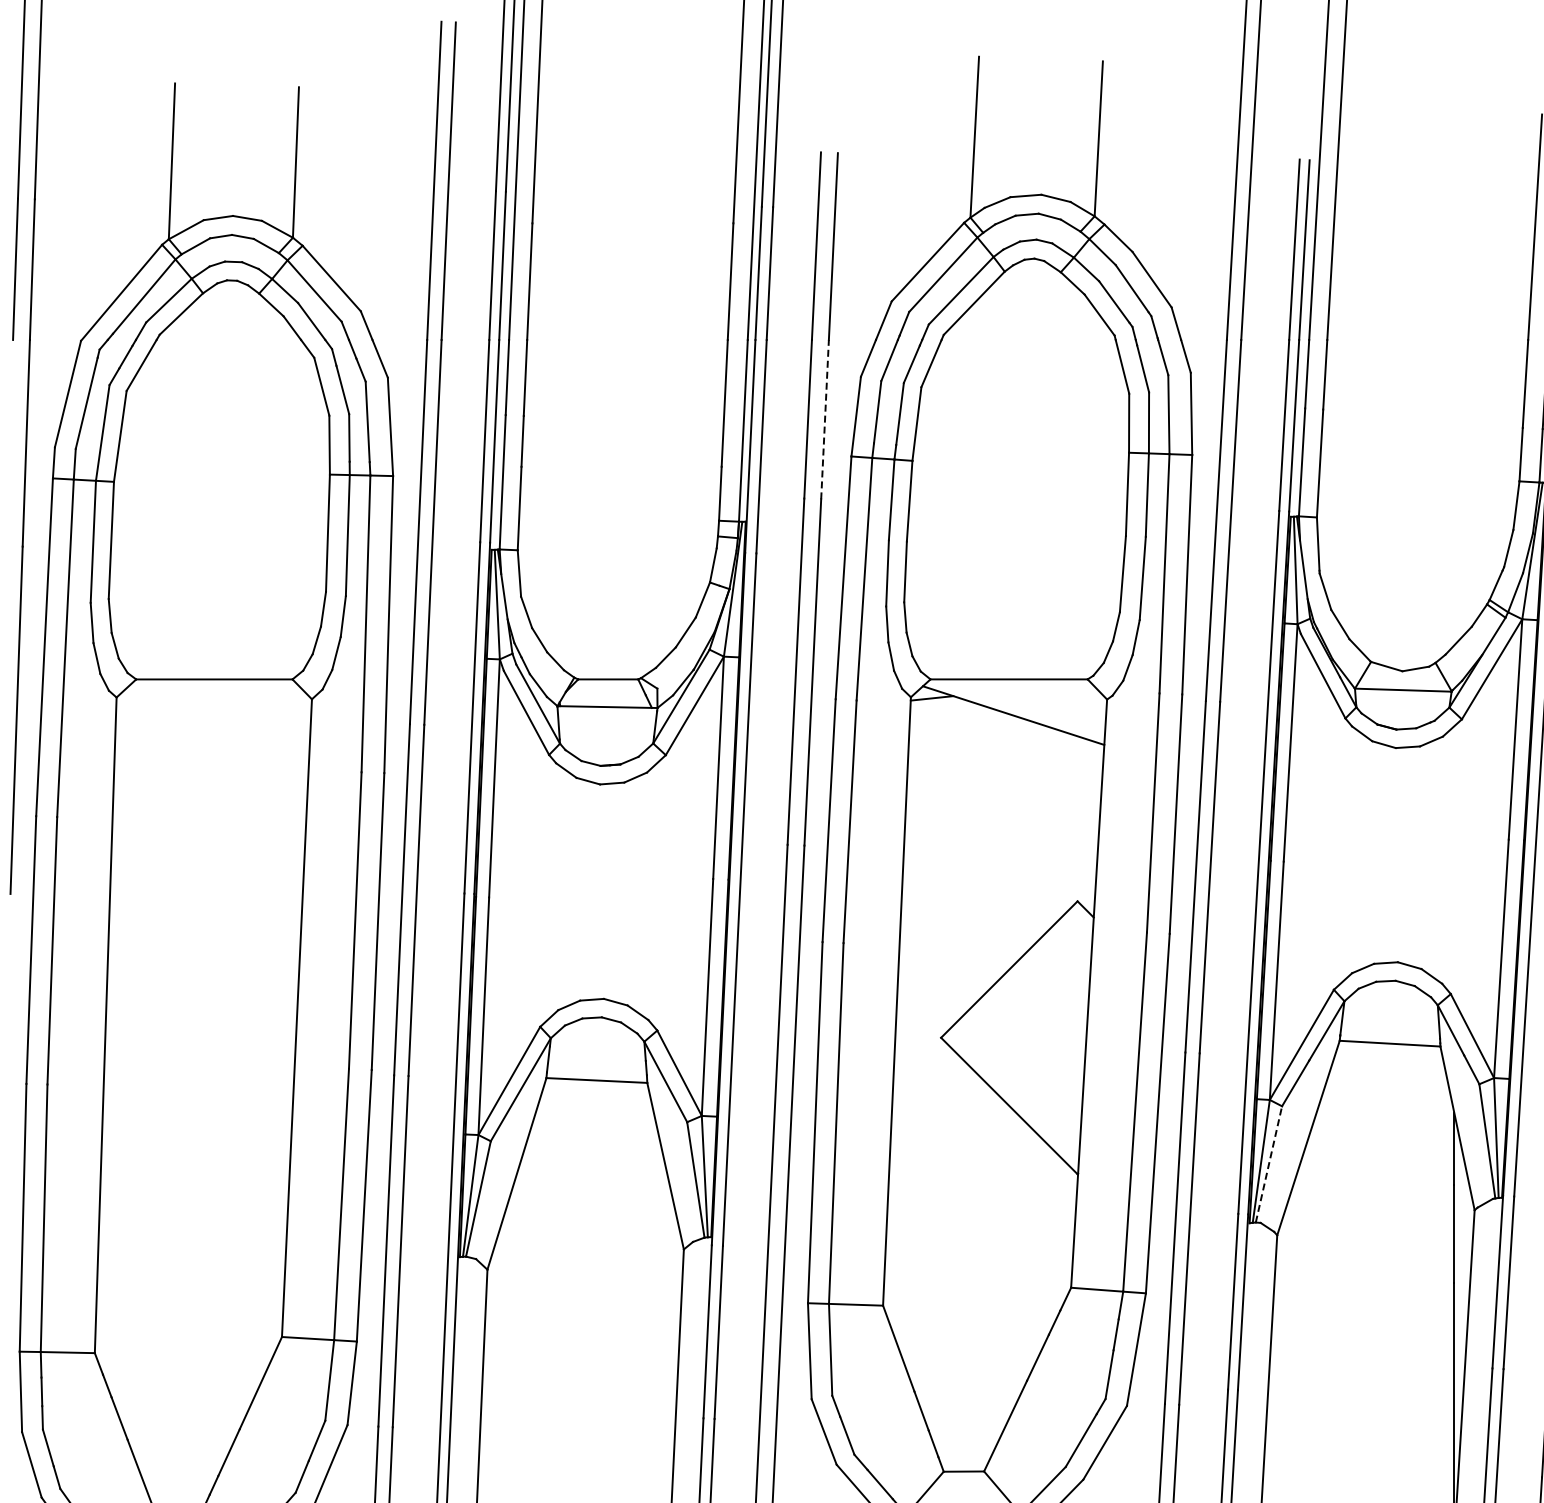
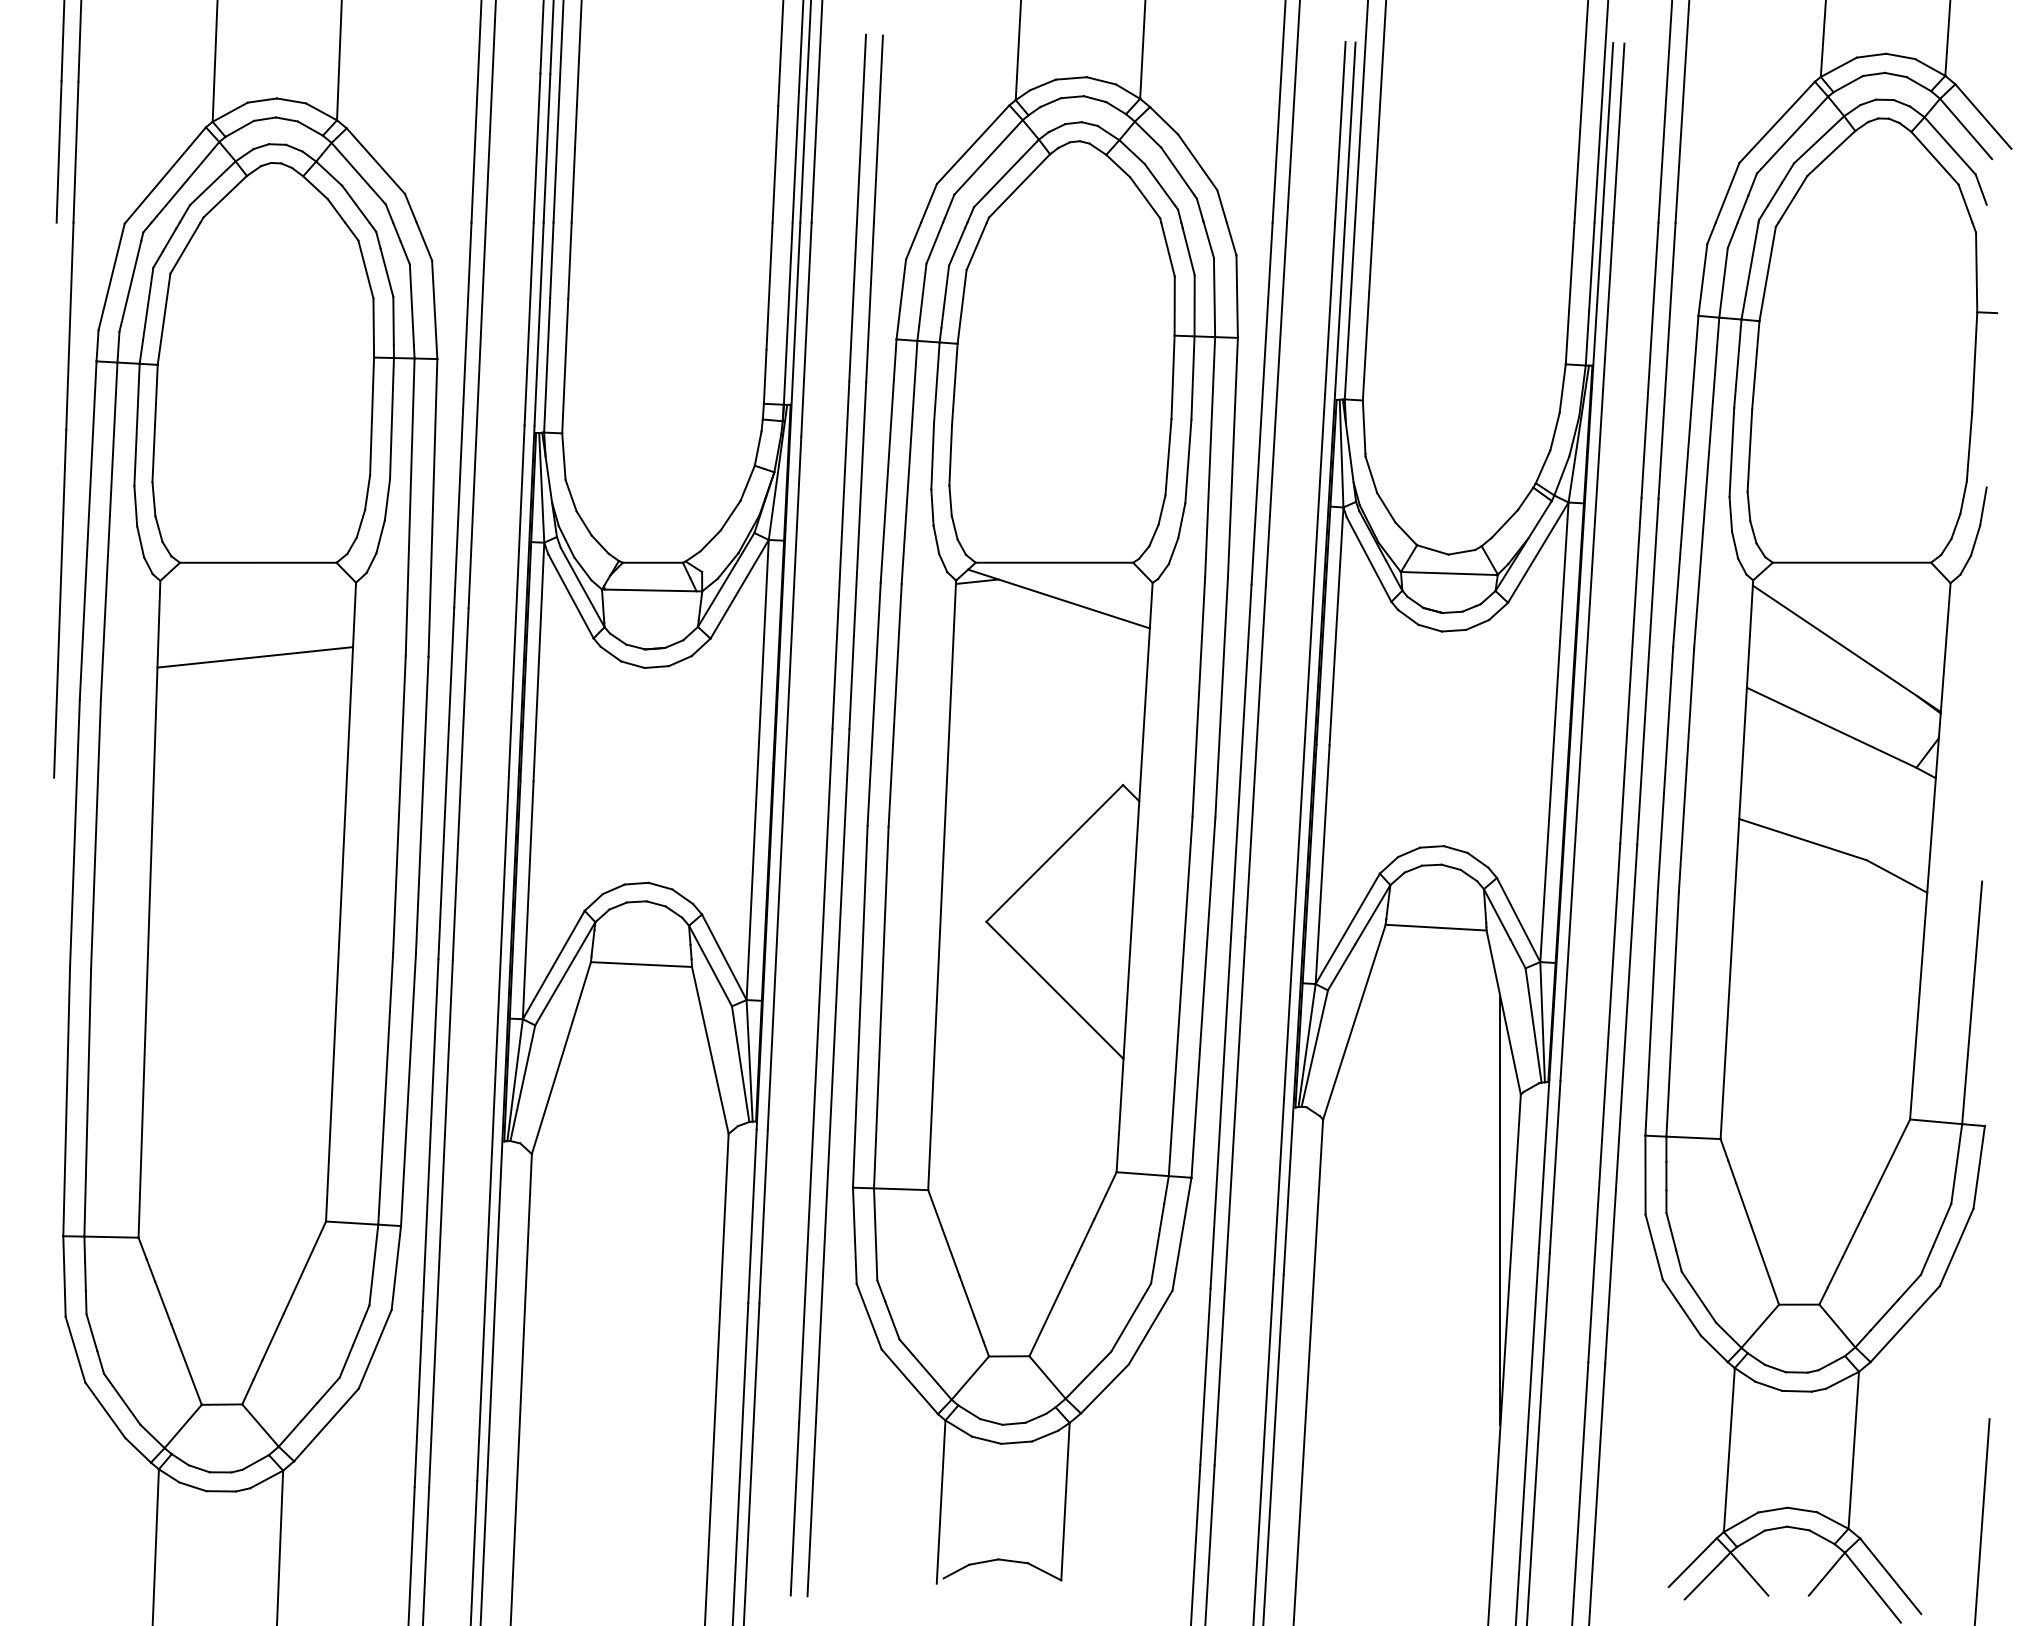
line: (825, 419) -> (870, 302), dashed -> solid
line: (211, 773) -> (255, 657), added
line: (1268, 1164) -> (1314, 1048), dashed -> solid

